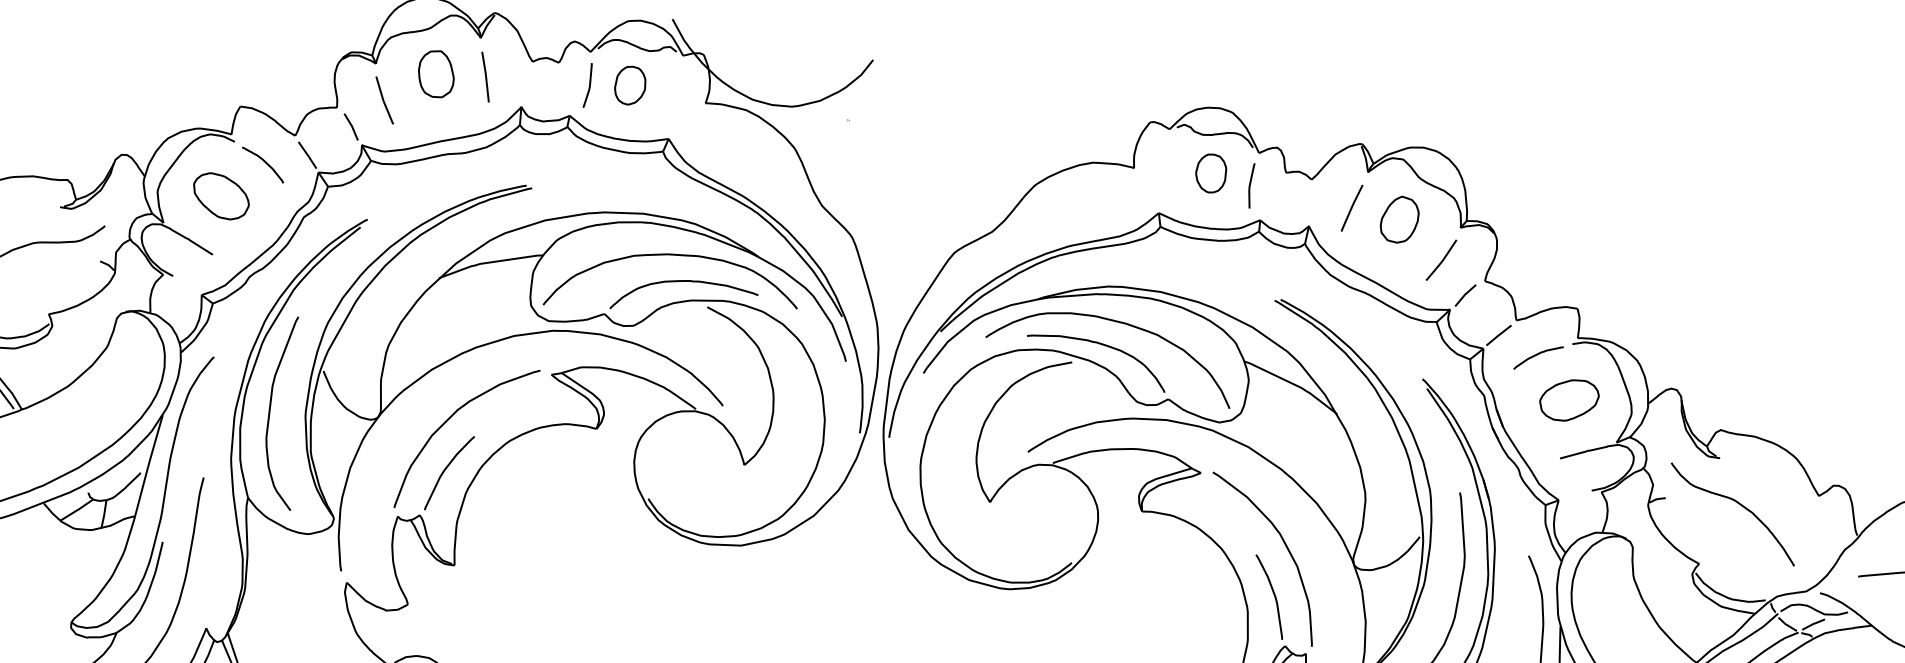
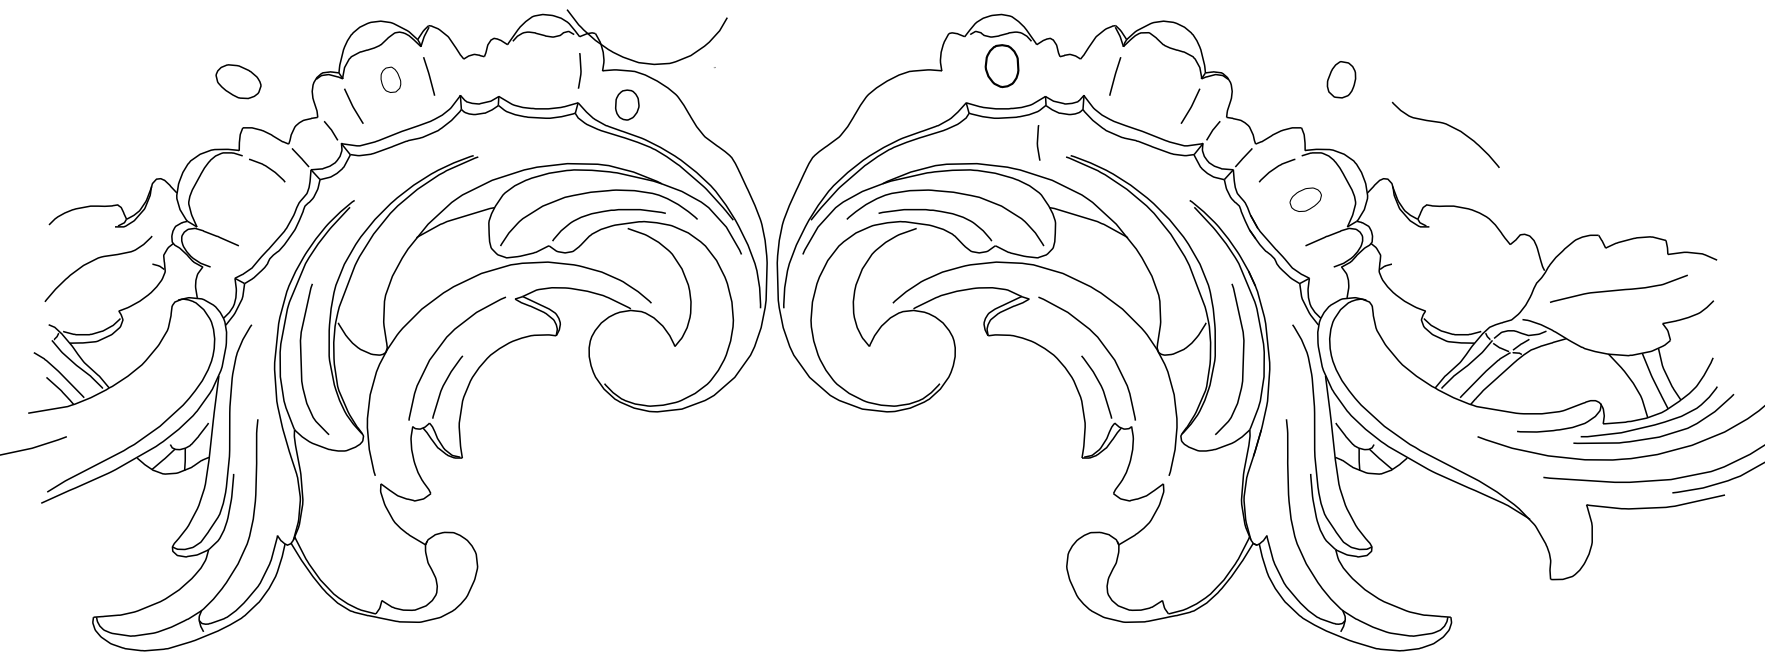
part: (436, 73) -> (390, 79), size x0.7
curve: (589, 85) -> (580, 70), moved
part: (630, 85) -> (627, 104), moved
part: (1210, 172) -> (1001, 65), size x1.4
curve: (1251, 185) -> (1038, 142), moved
part: (221, 196) -> (238, 81), moved
part: (1399, 219) -> (1341, 79), moved
part: (1568, 400) -> (1305, 199), size x0.7
curve: (1739, 504) -> (1449, 126), moved

